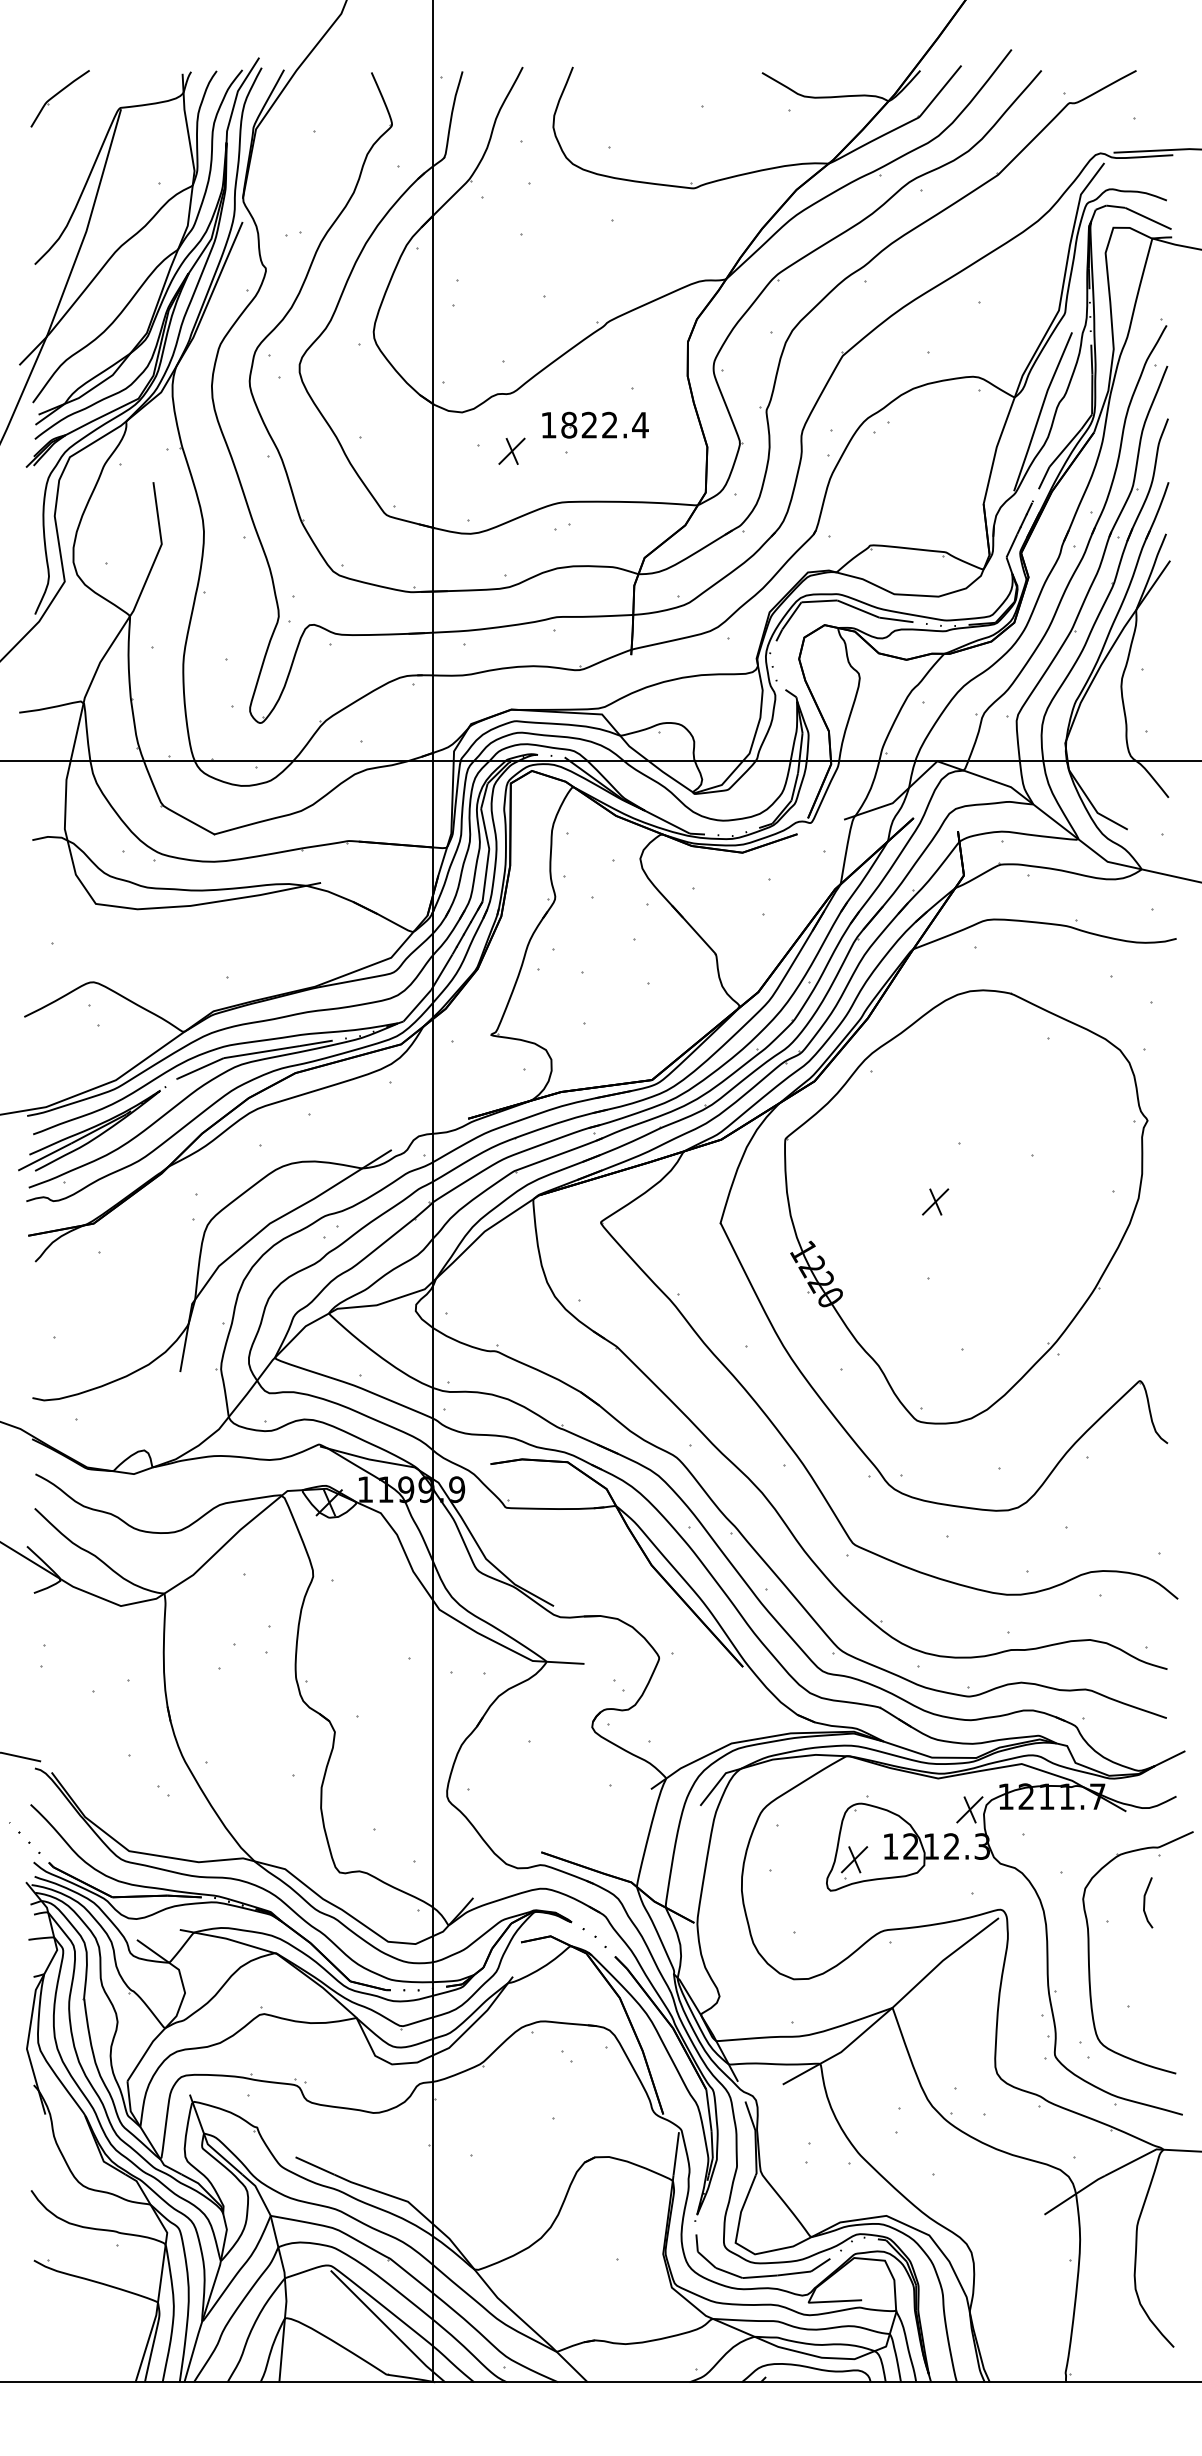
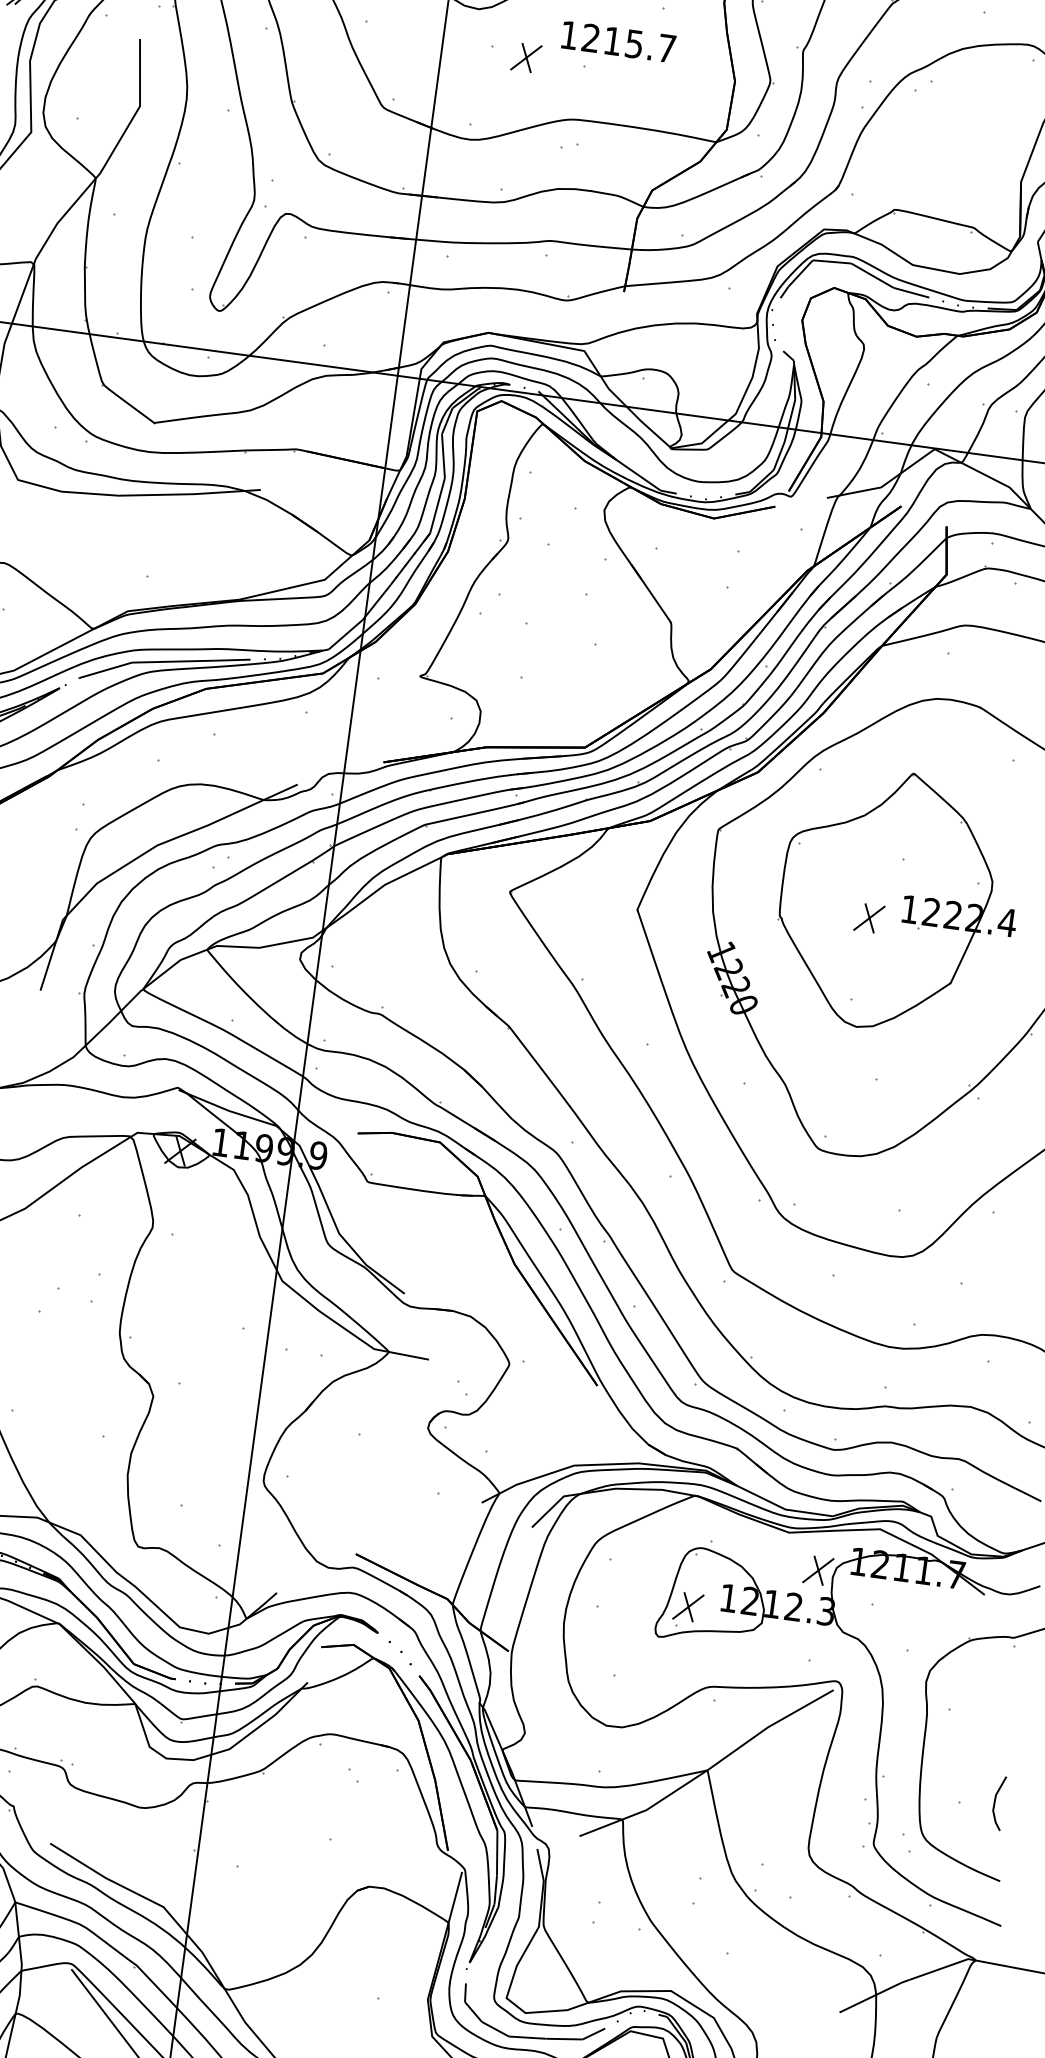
text: (604, 424) -> (628, 42), 1822.4 -> 1215.7
part: (960, 1183) -> (898, 902), added
line: (1145, 1902) -> (995, 1802), moved

